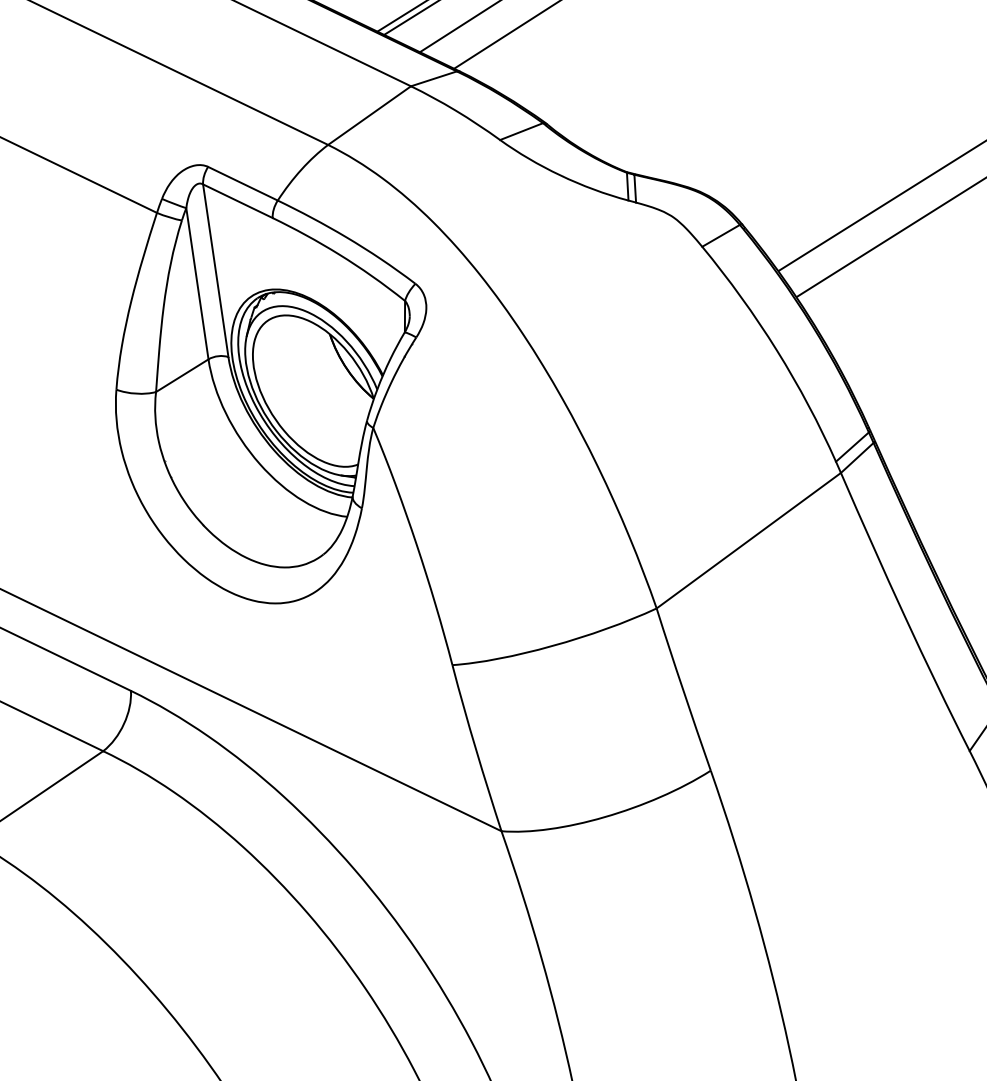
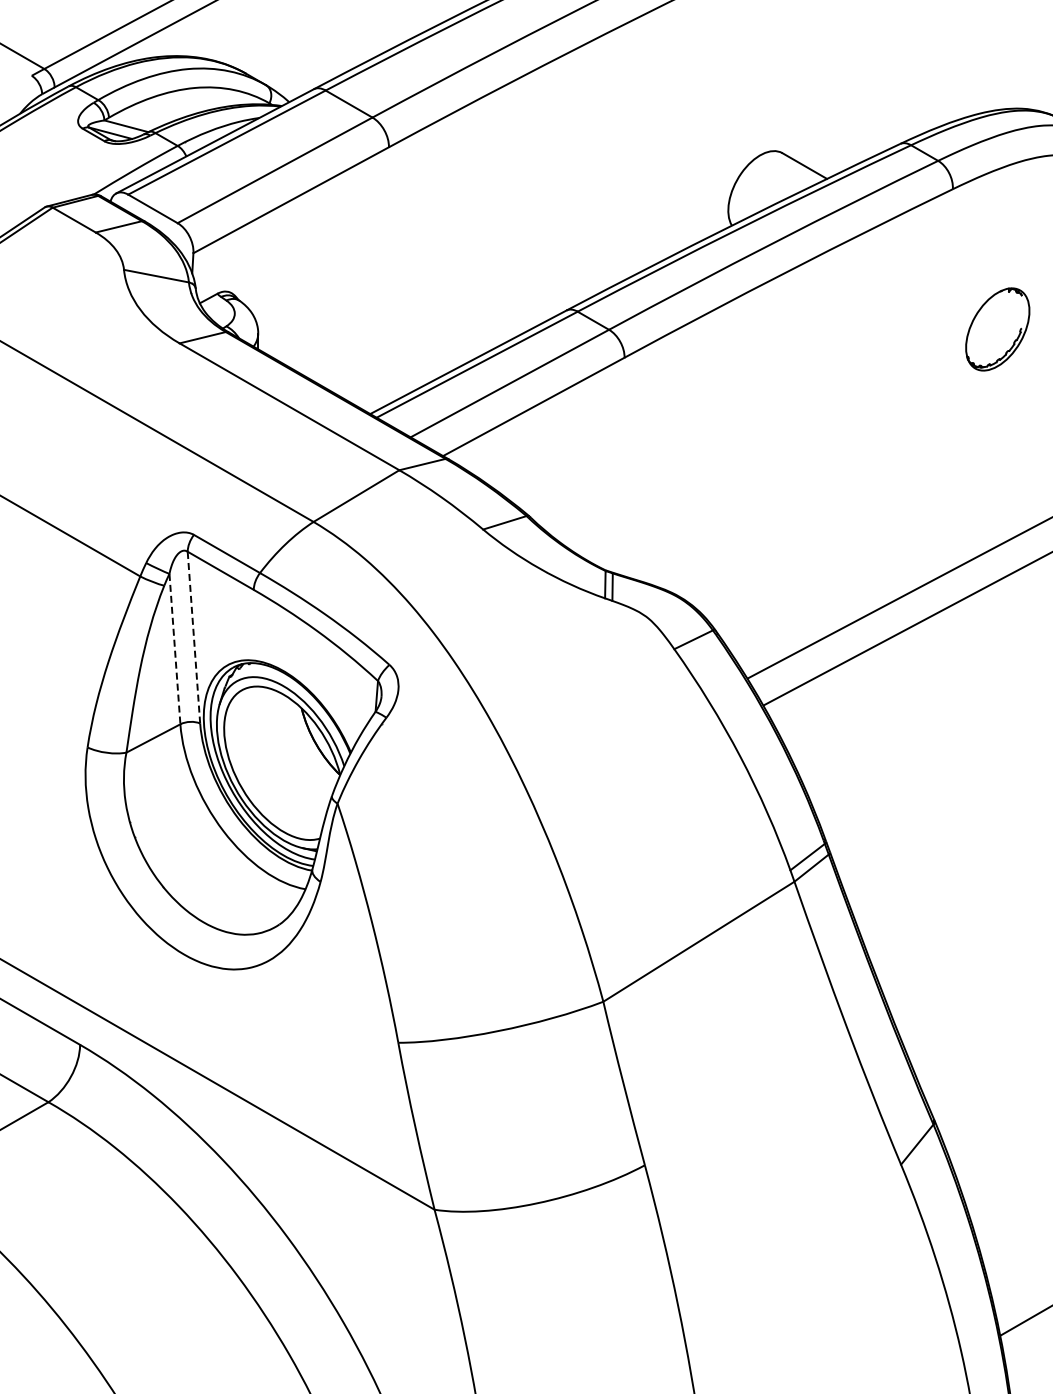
line: (215, 270) -> (193, 637), solid -> dashed
line: (196, 284) -> (174, 649), solid -> dashed

